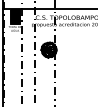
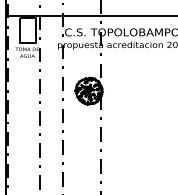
hatch: (15, 16) -> (28, 30), removed

